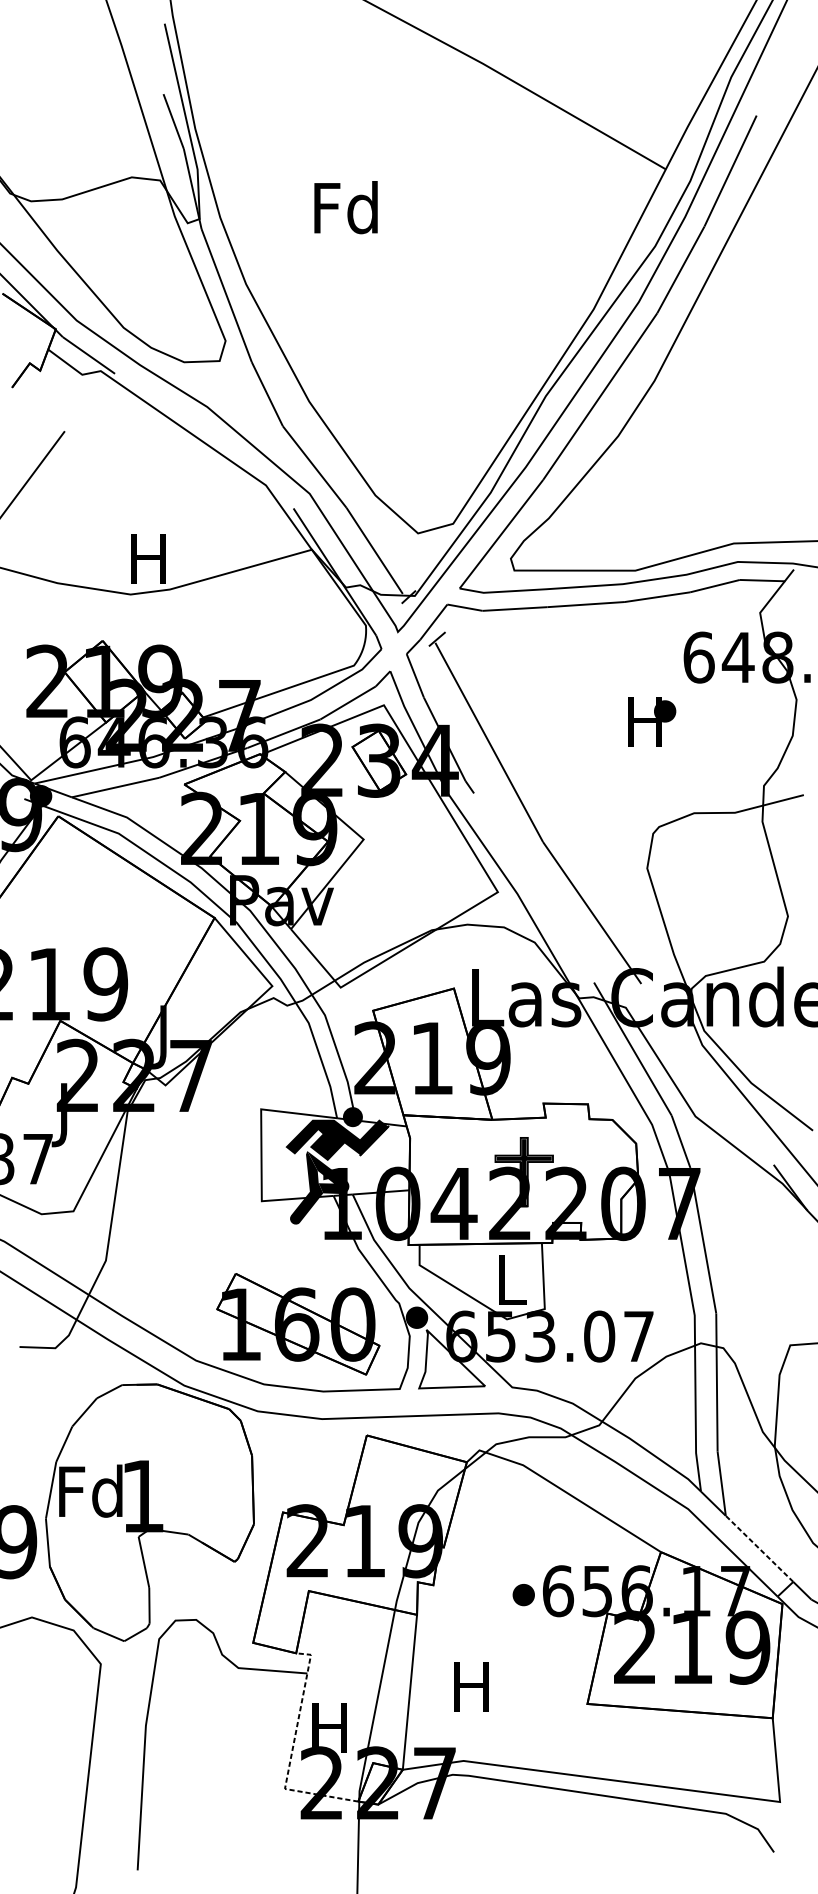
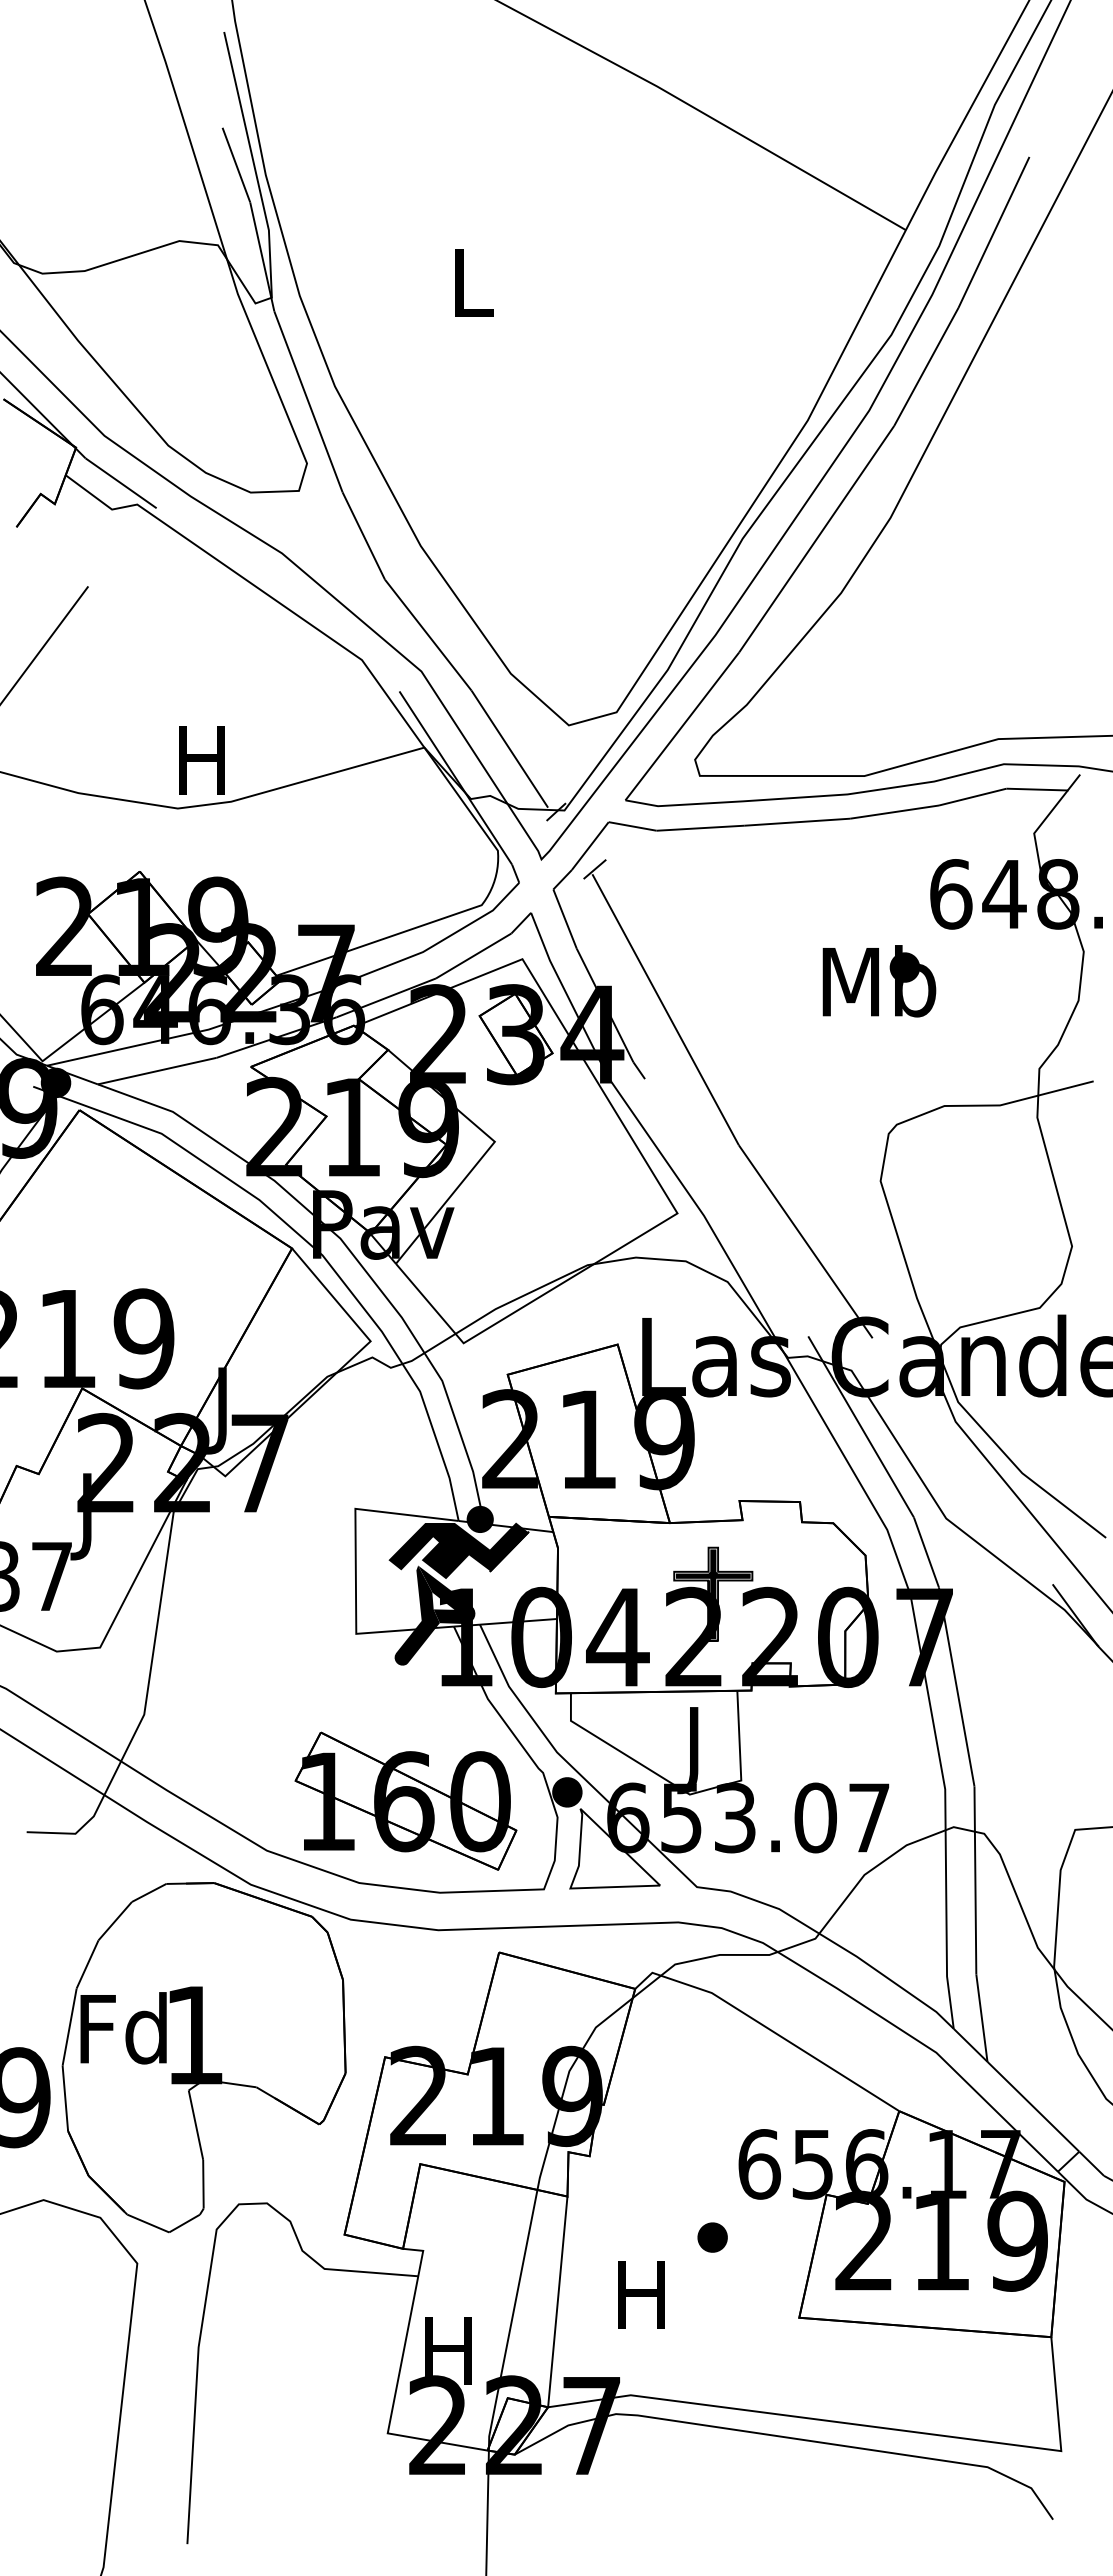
text: (345, 207) -> (470, 282), Fd -> L
text: (646, 721) -> (879, 981), H -> Mb
text: (511, 1286) -> (696, 1750), L -> J
line: (759, 1548) -> (1033, 2106), dashed -> solid
part: (523, 1594) -> (712, 2237), moved
line: (292, 1750) -> (397, 2381), dashed -> solid

